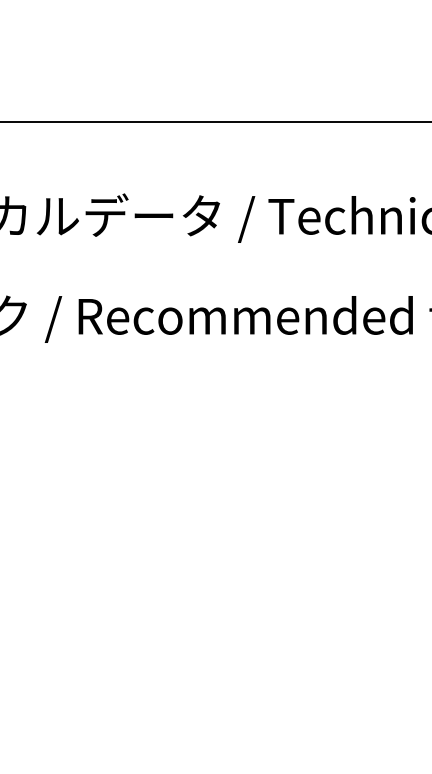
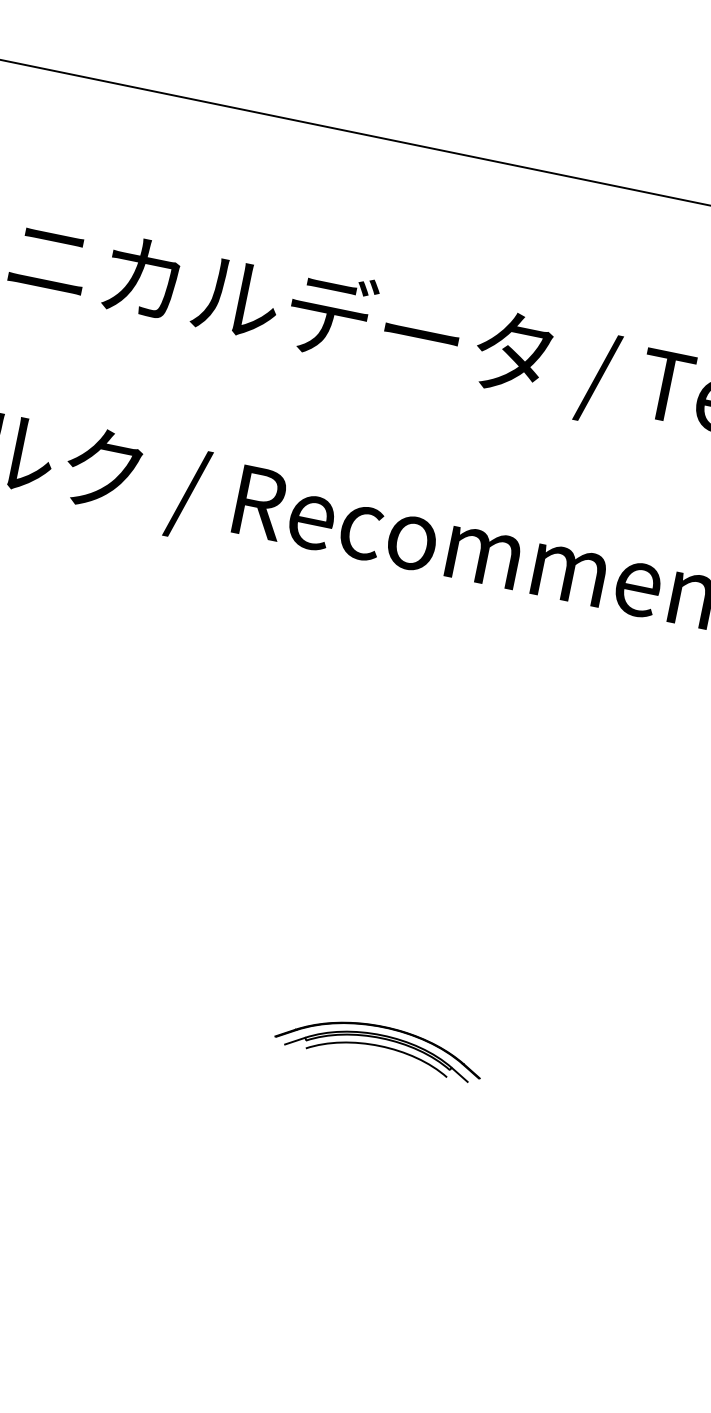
part: (205, 575) -> (378, 1045), added

